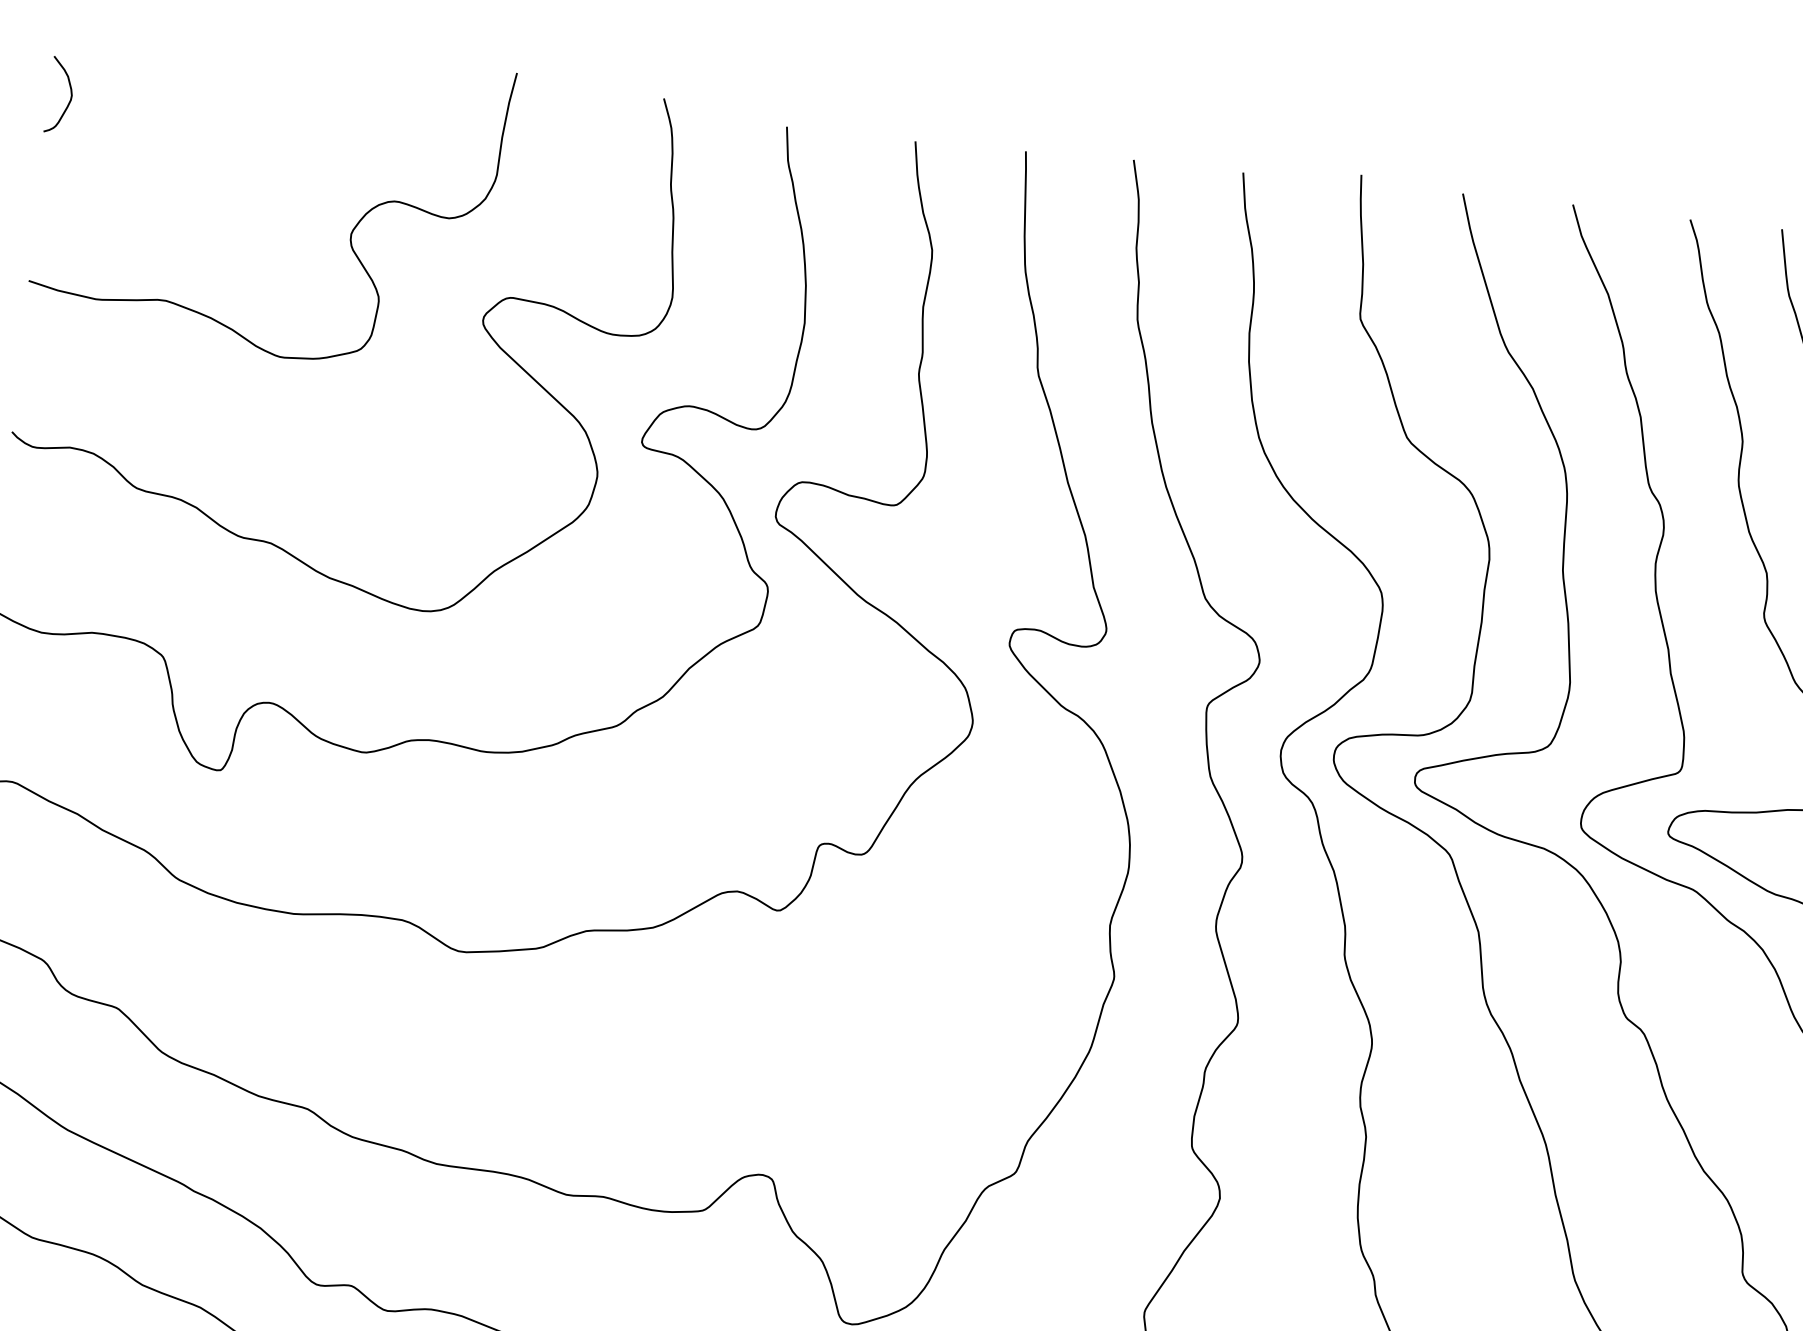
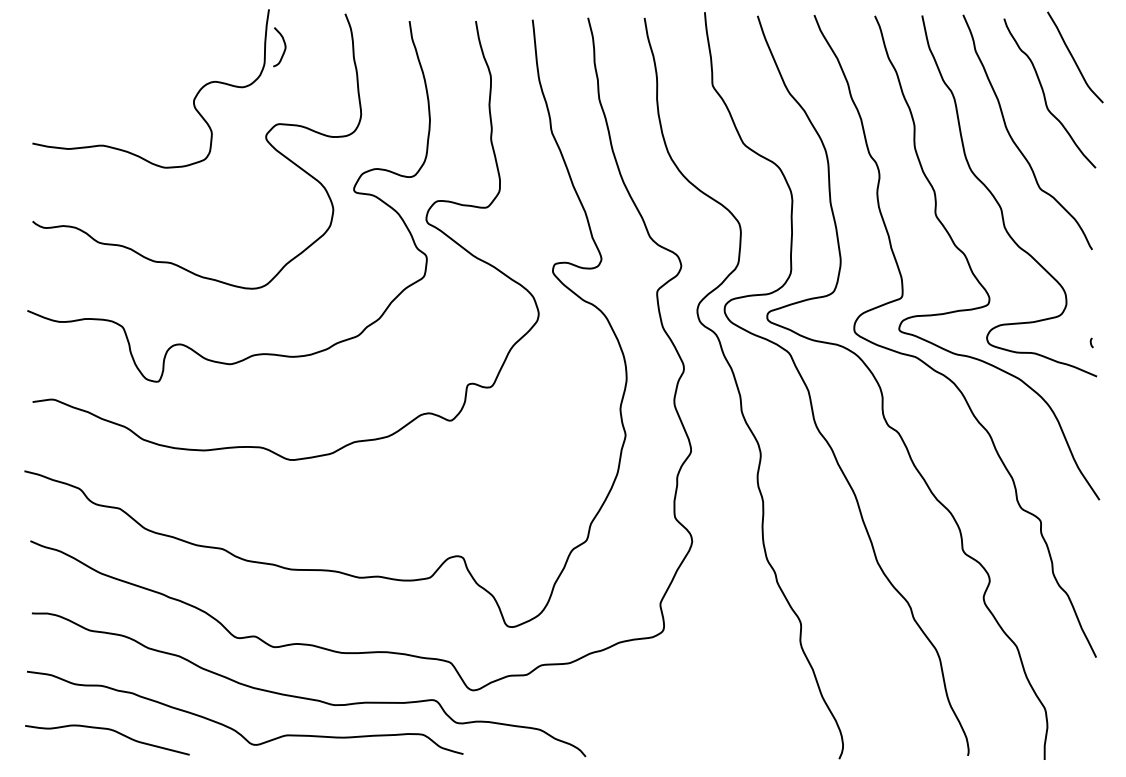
curve: (69, 96) -> (284, 47), moved

